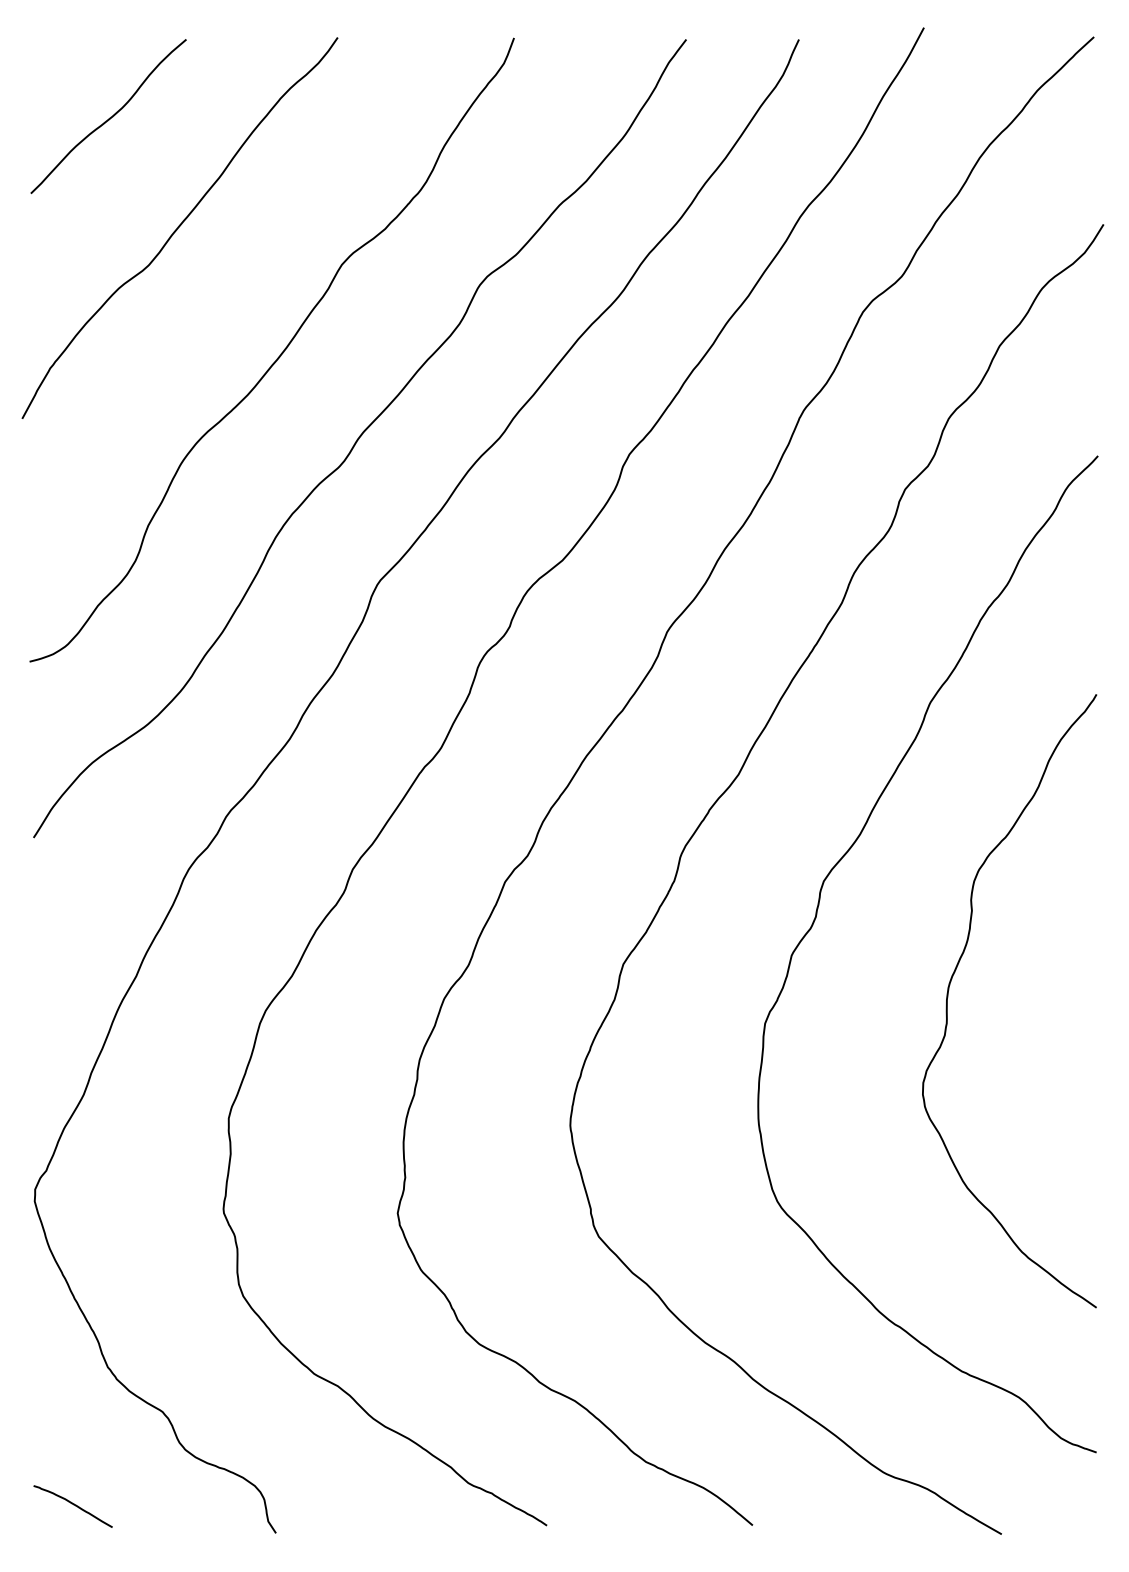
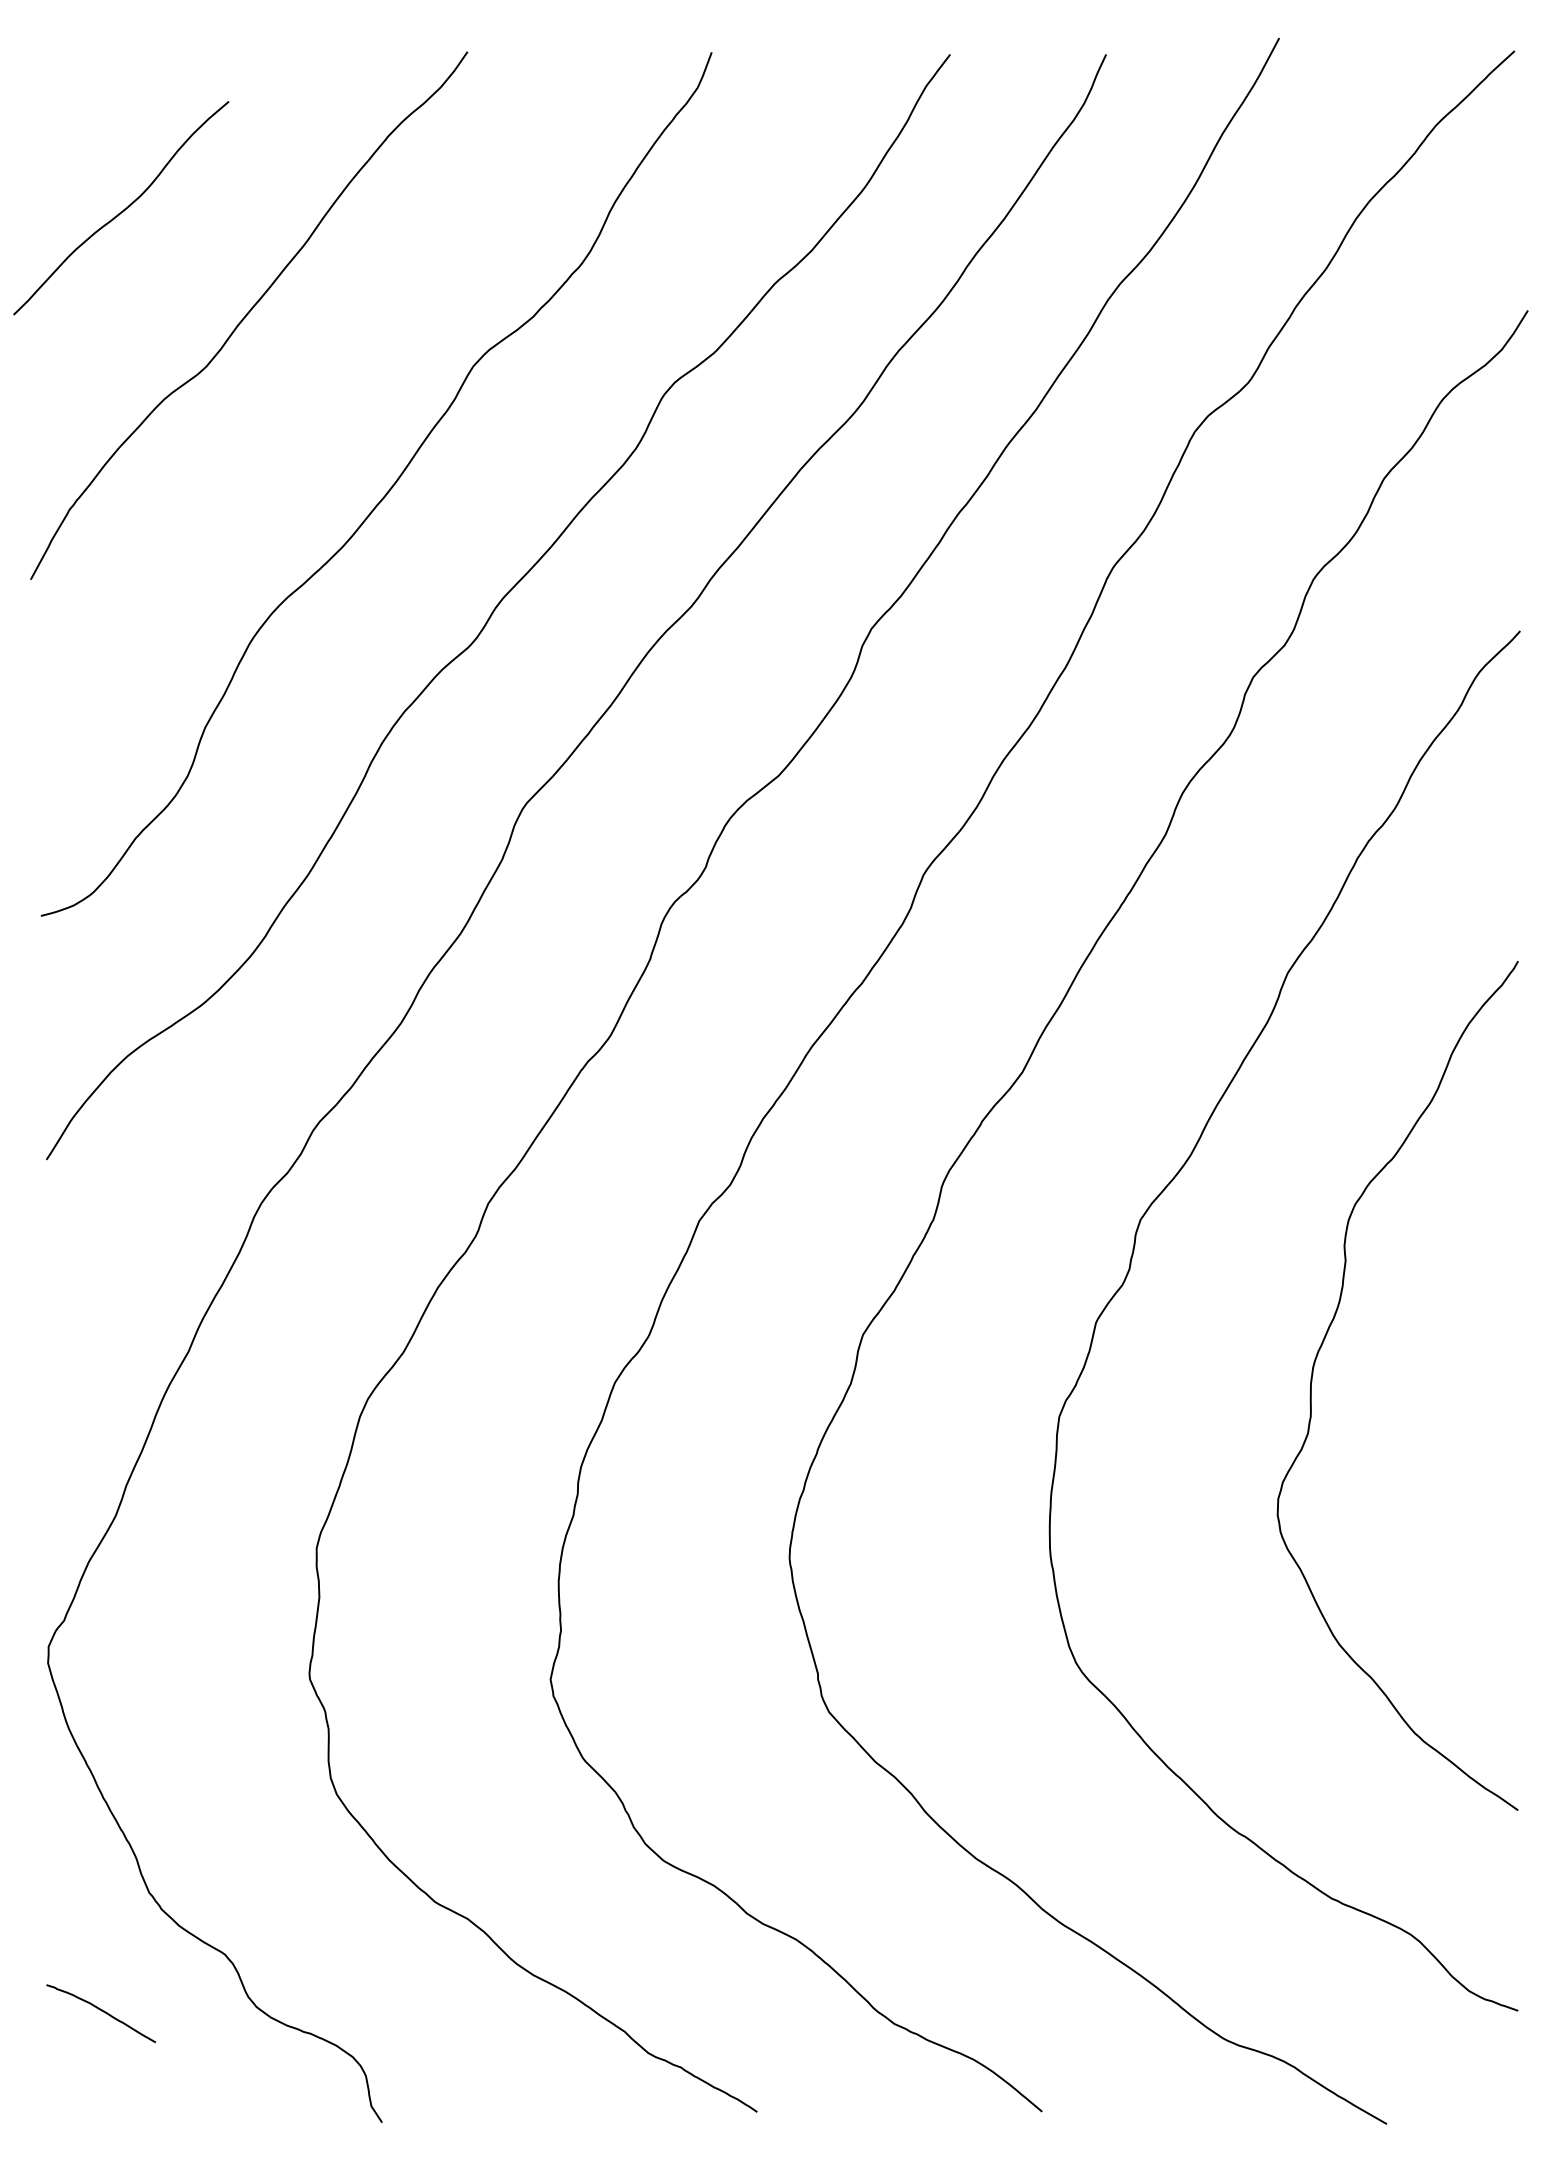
curve: (109, 117) -> (122, 209), moved
curve: (73, 1505) -> (101, 2012), moved

